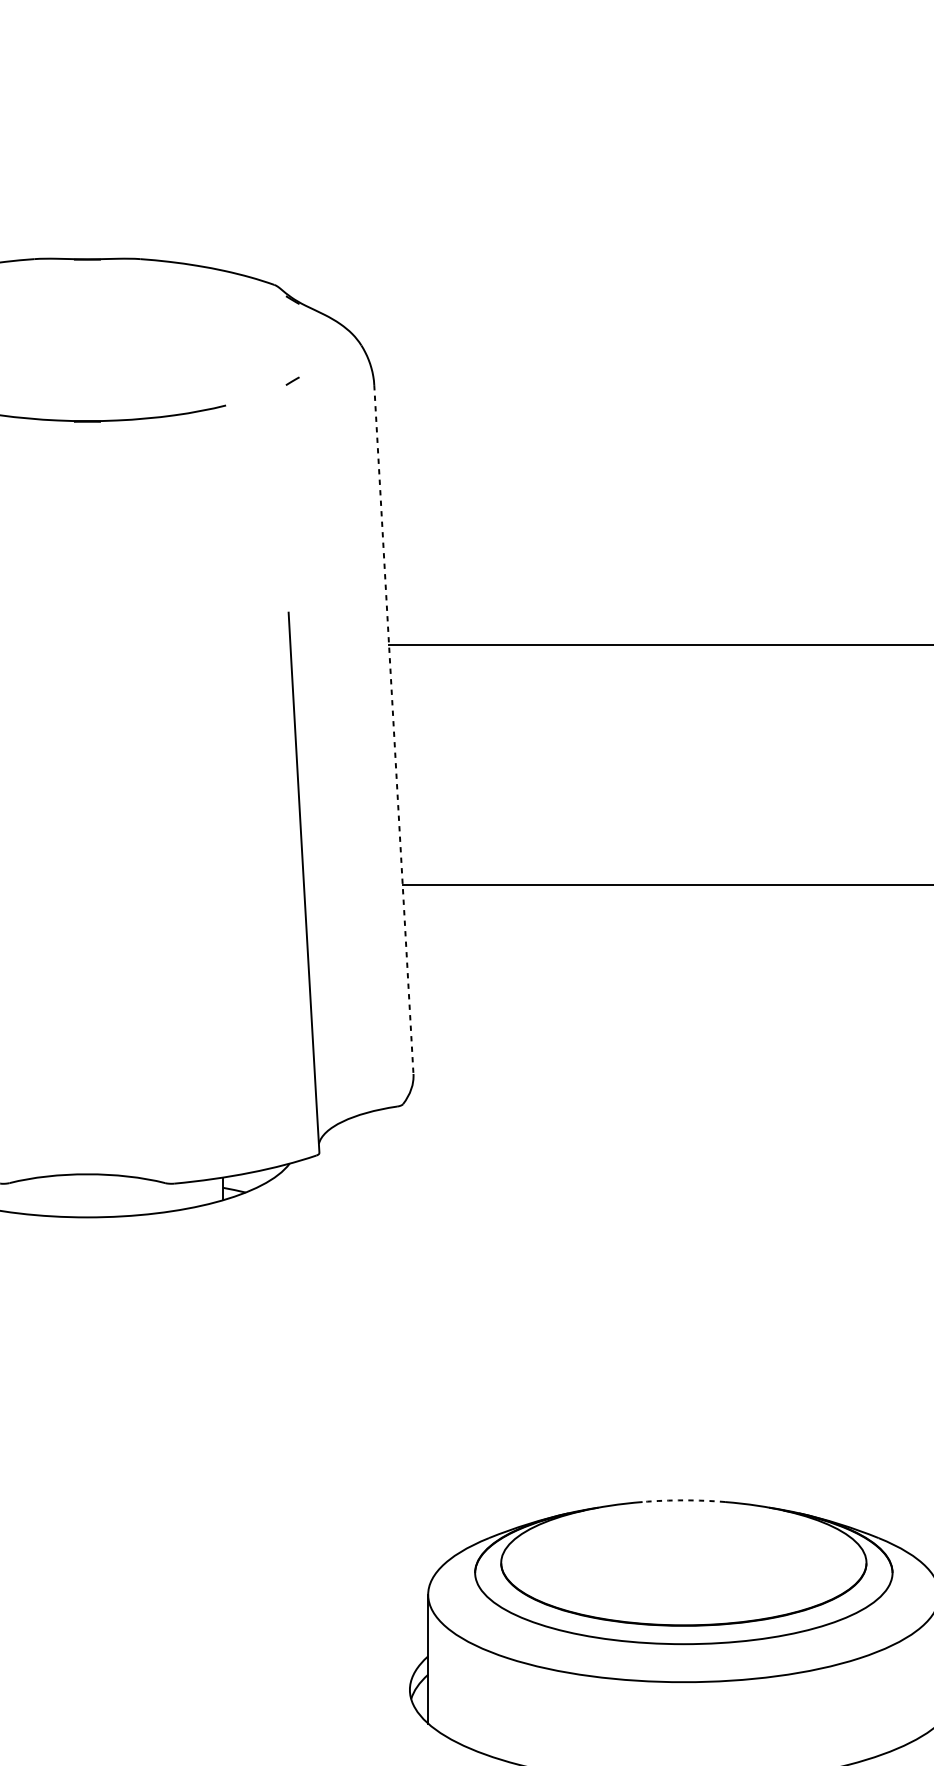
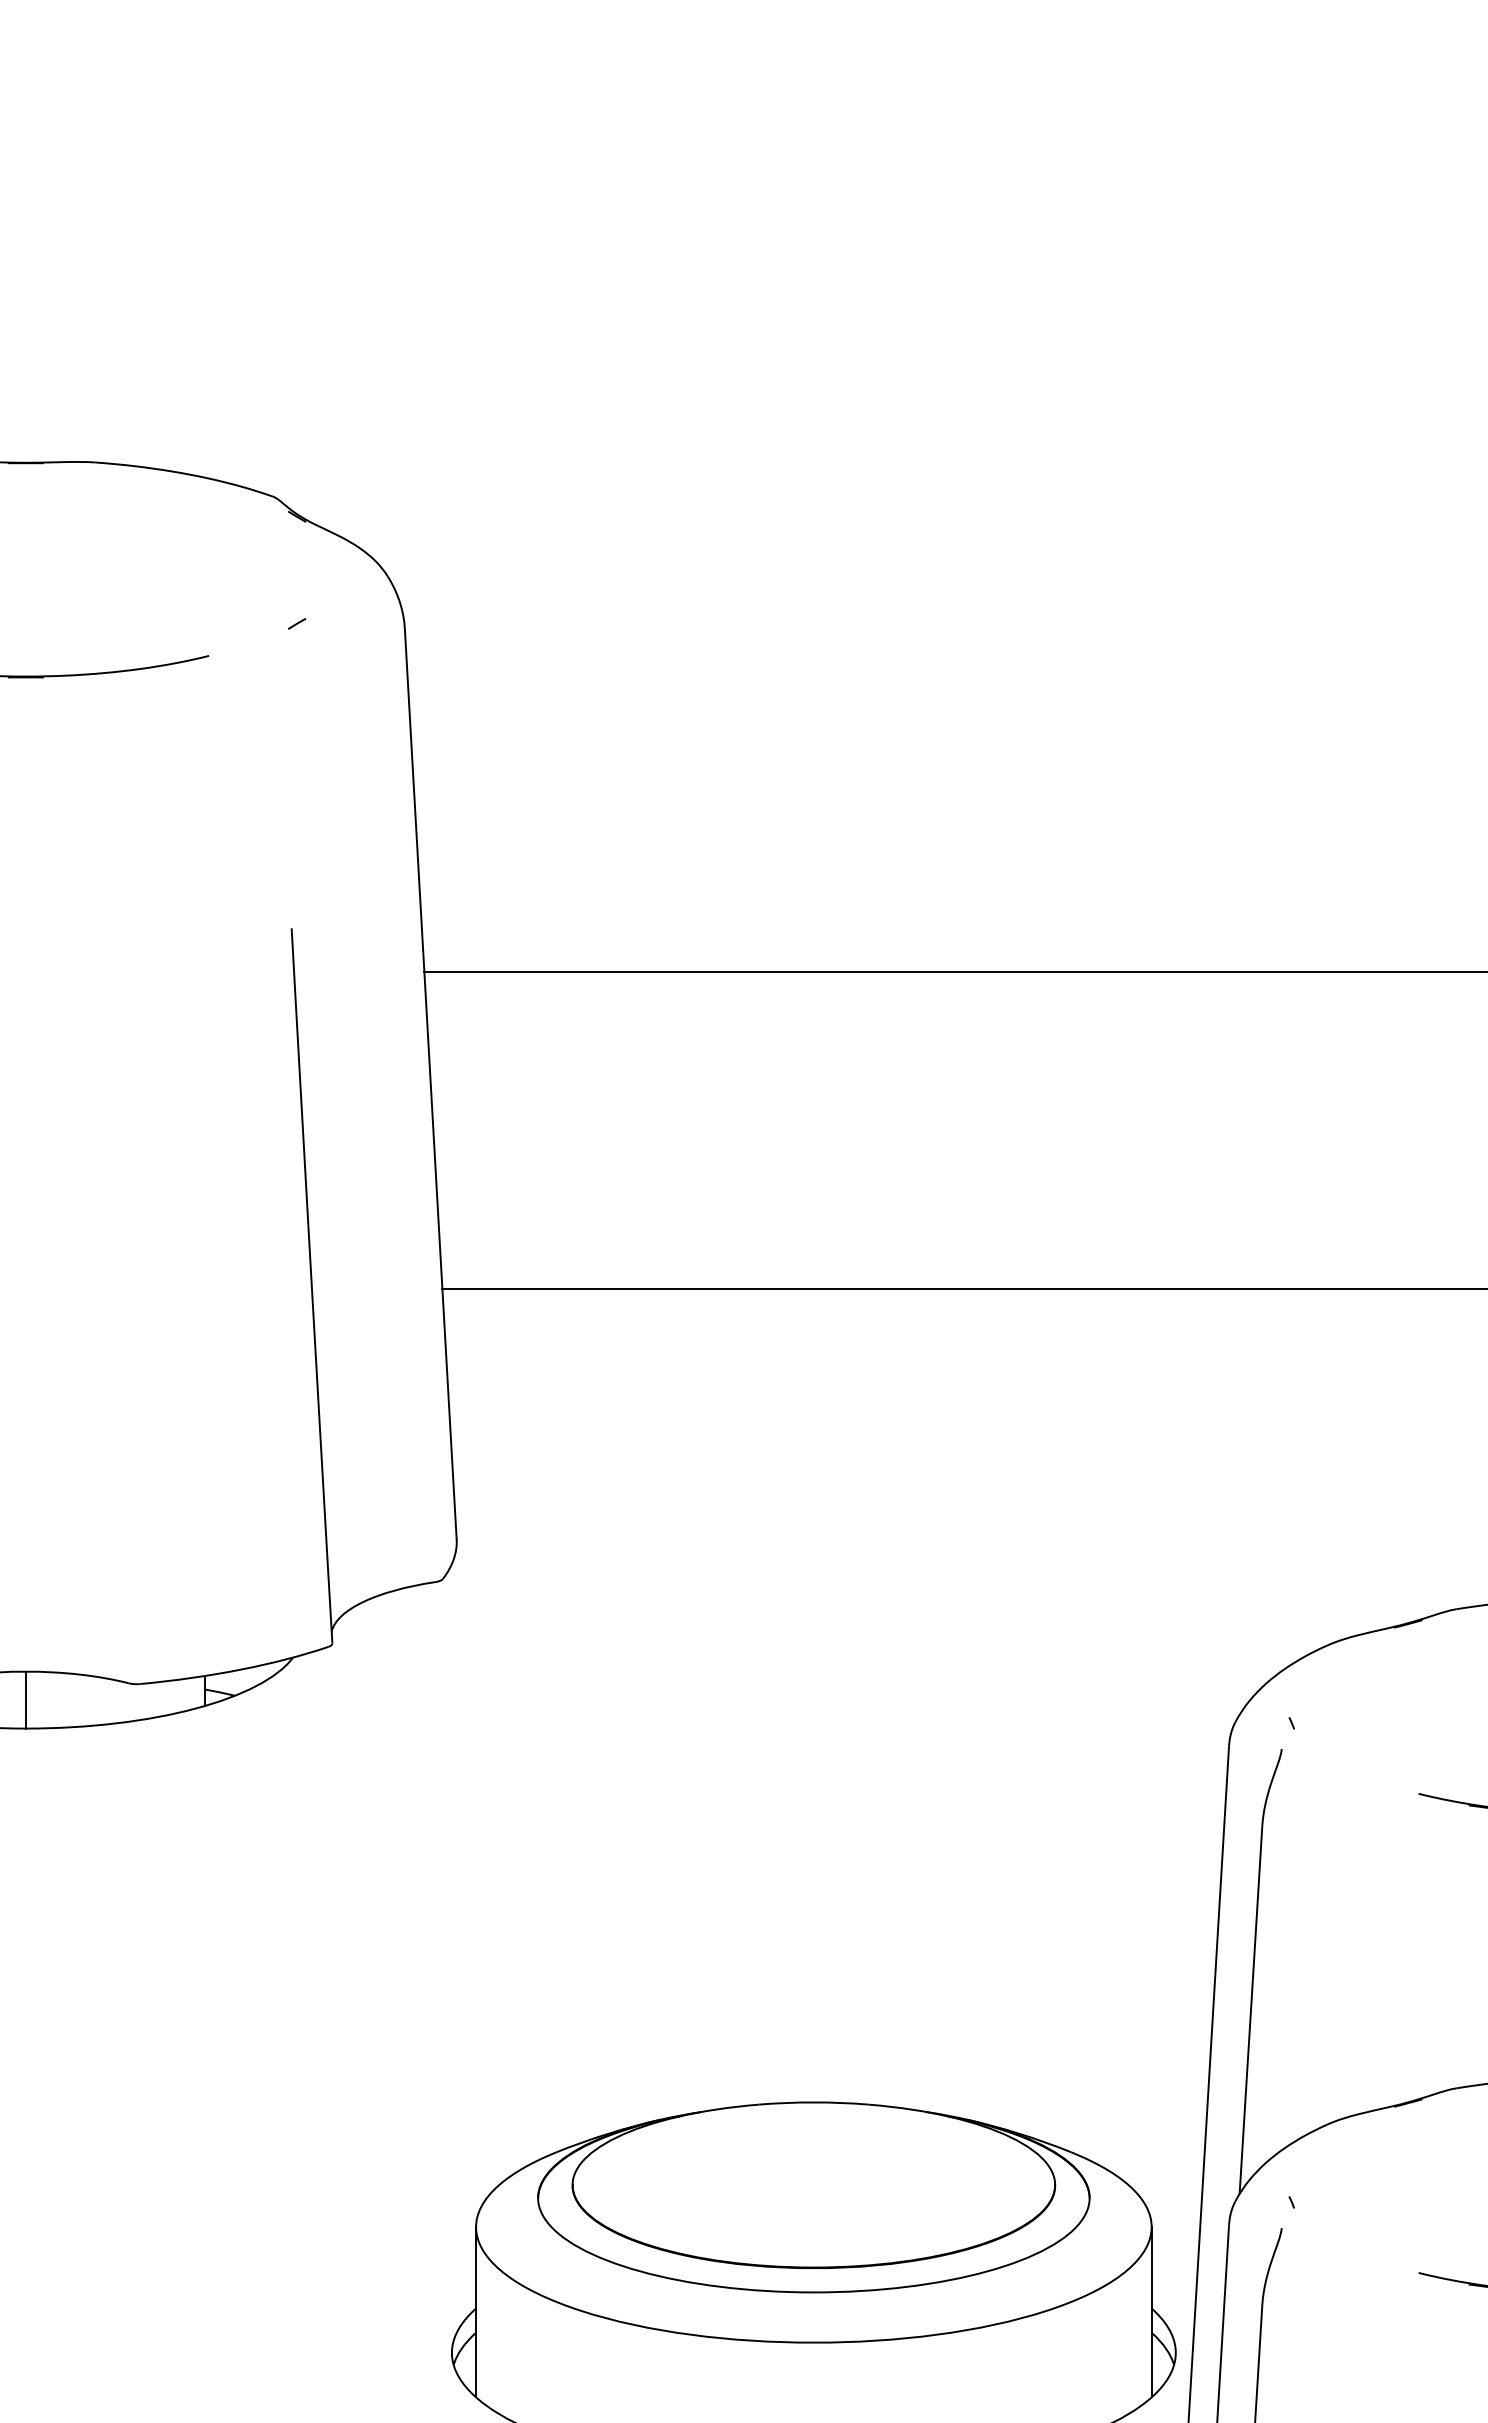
line: (393, 729) -> (430, 1084), dashed -> solid
line: (87, 1195) -> (25, 1699), added
arc: (683, 1500) -> (813, 2102), dashed -> solid

